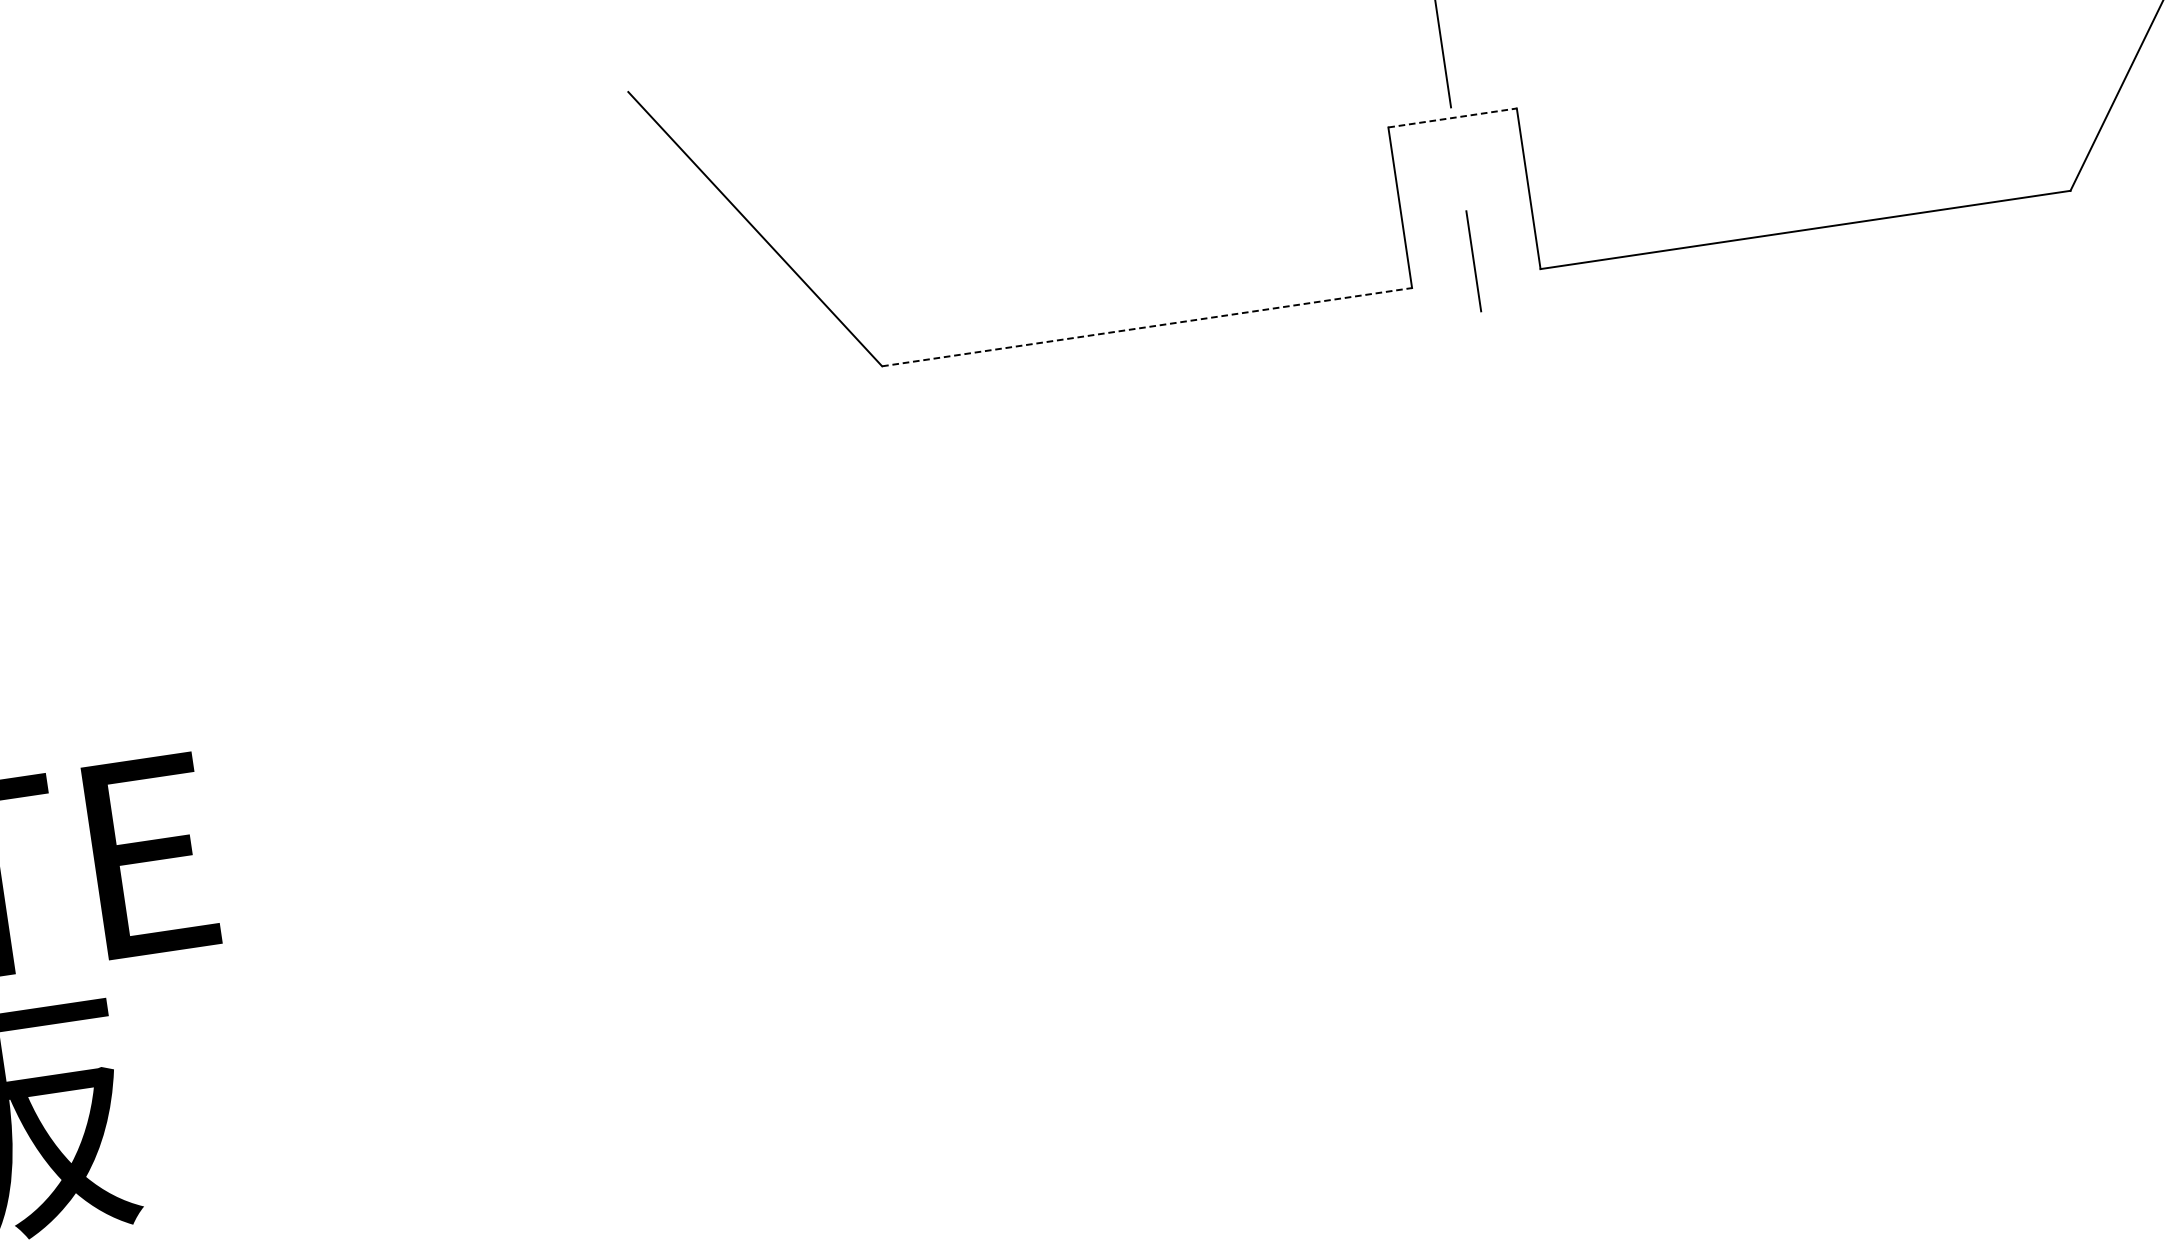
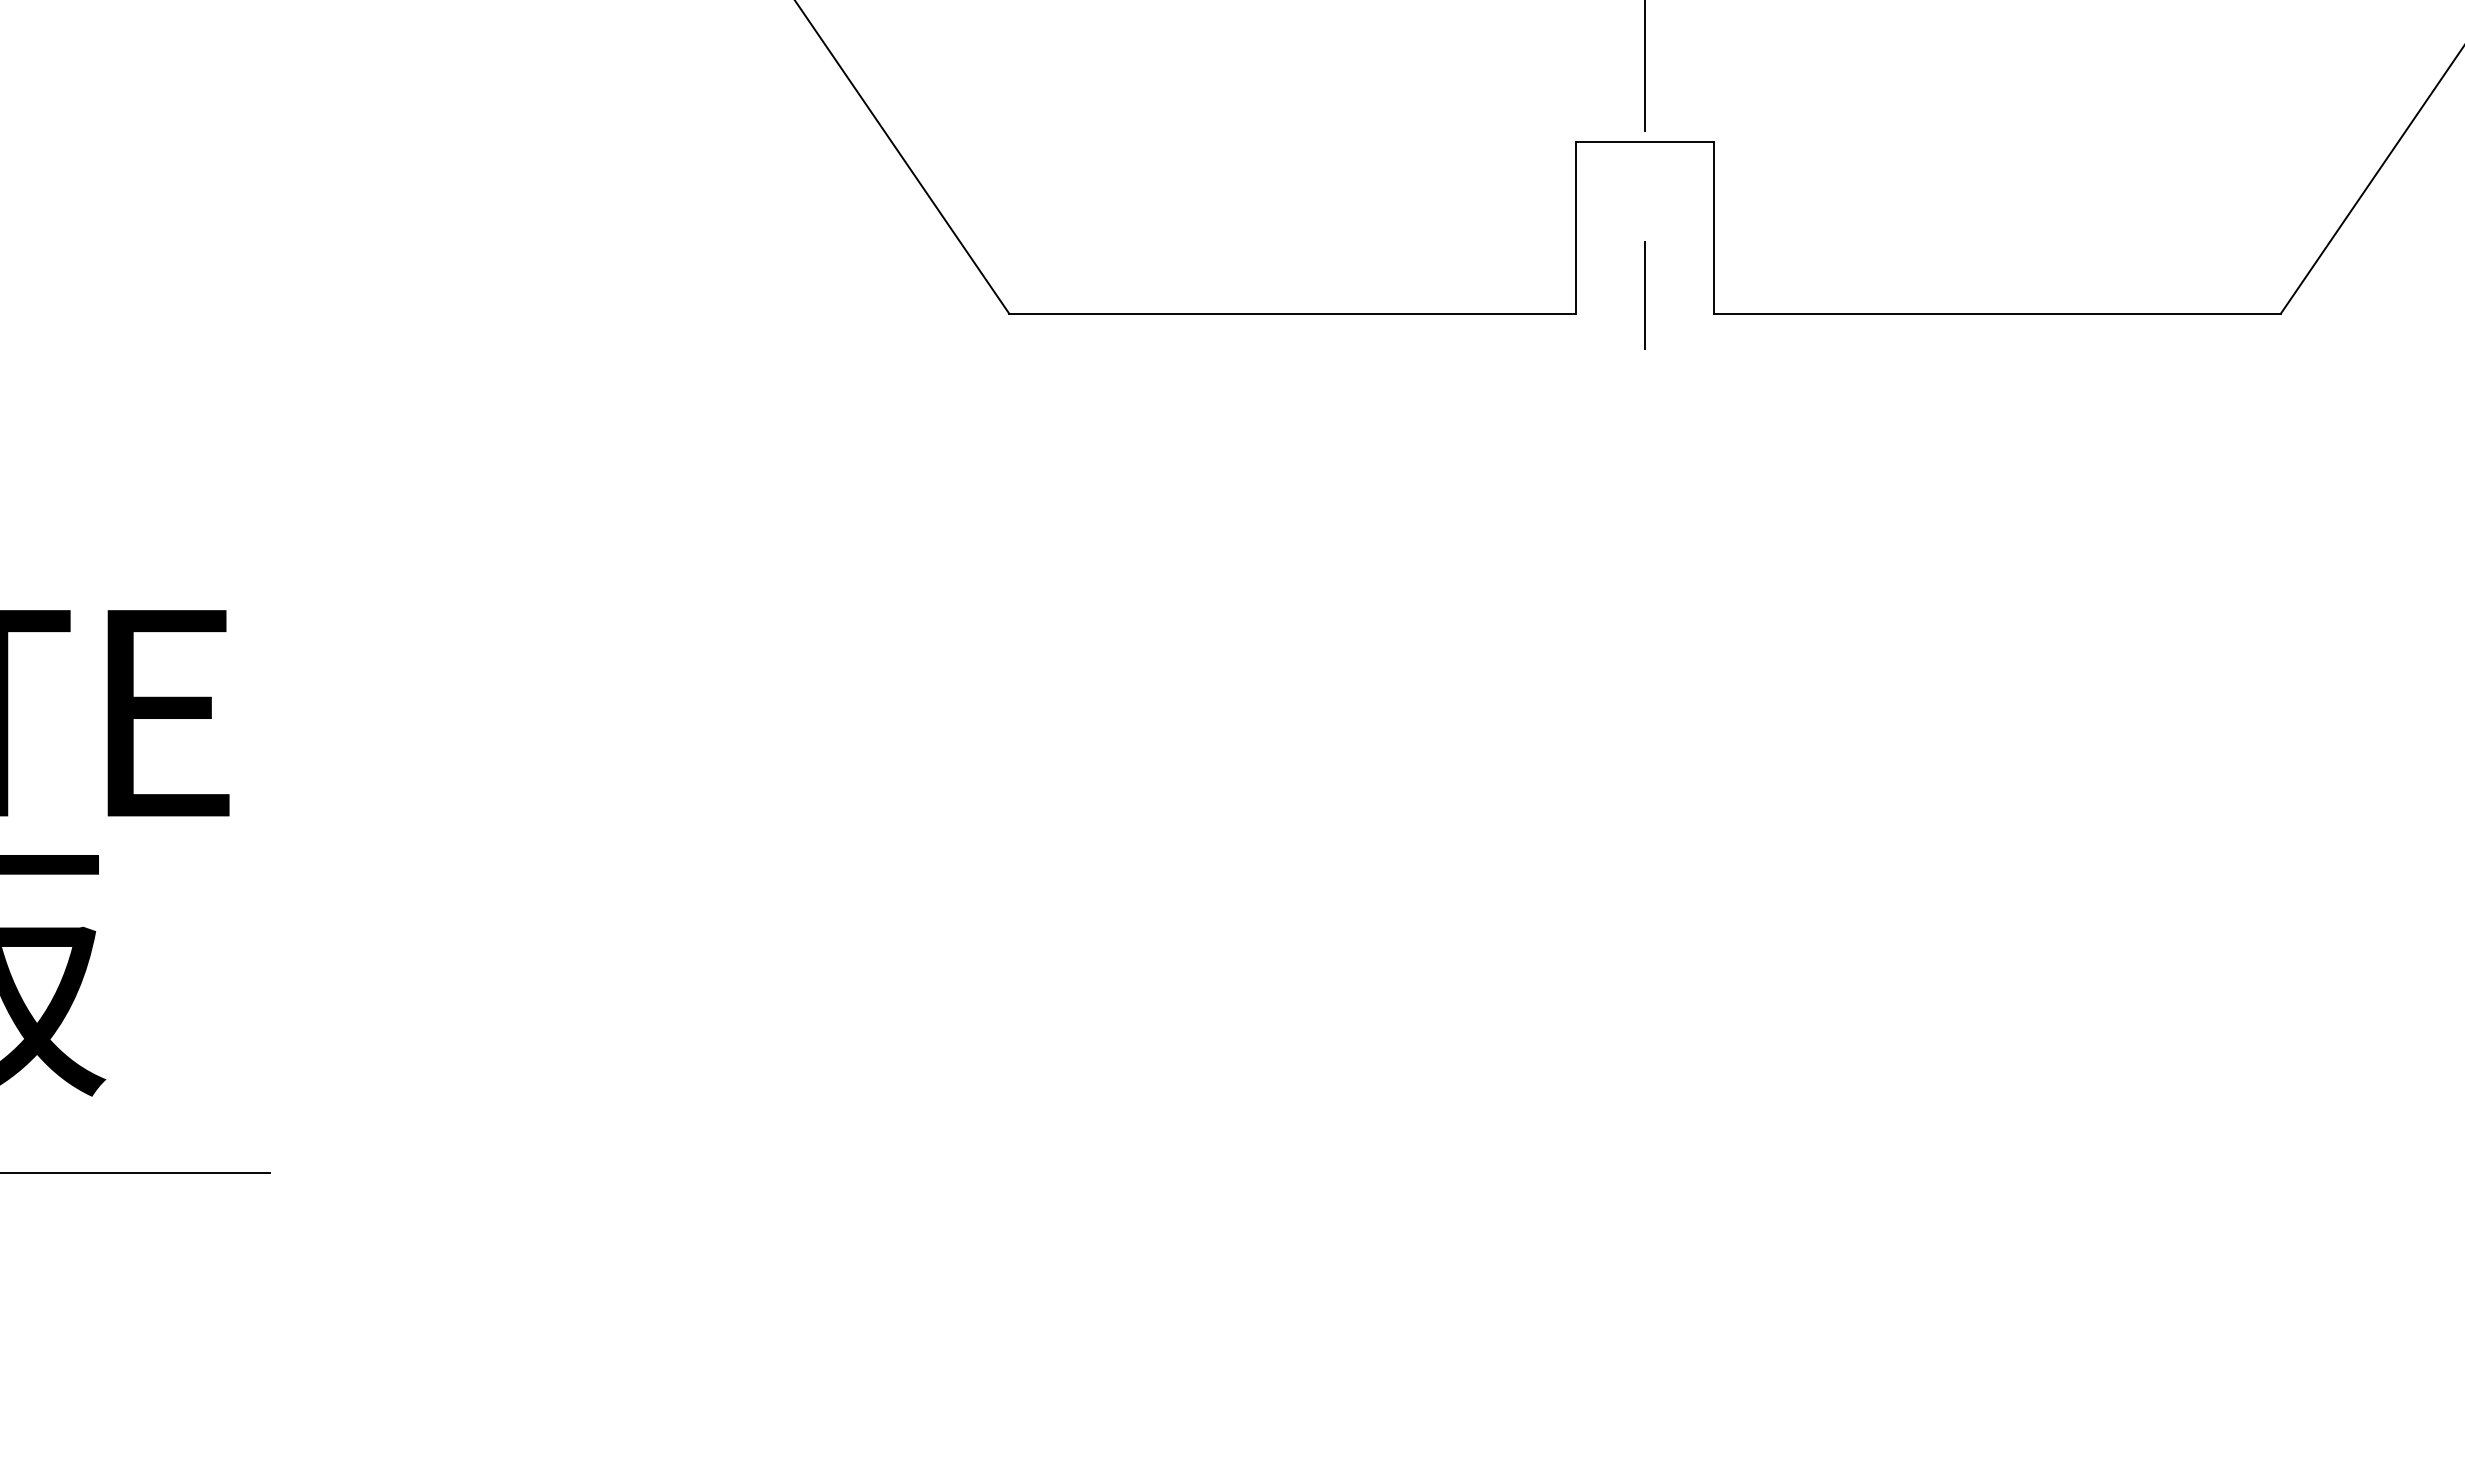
line: (1452, 117) -> (1645, 141), dashed -> solid
line: (1146, 326) -> (1292, 313), dashed -> solid

